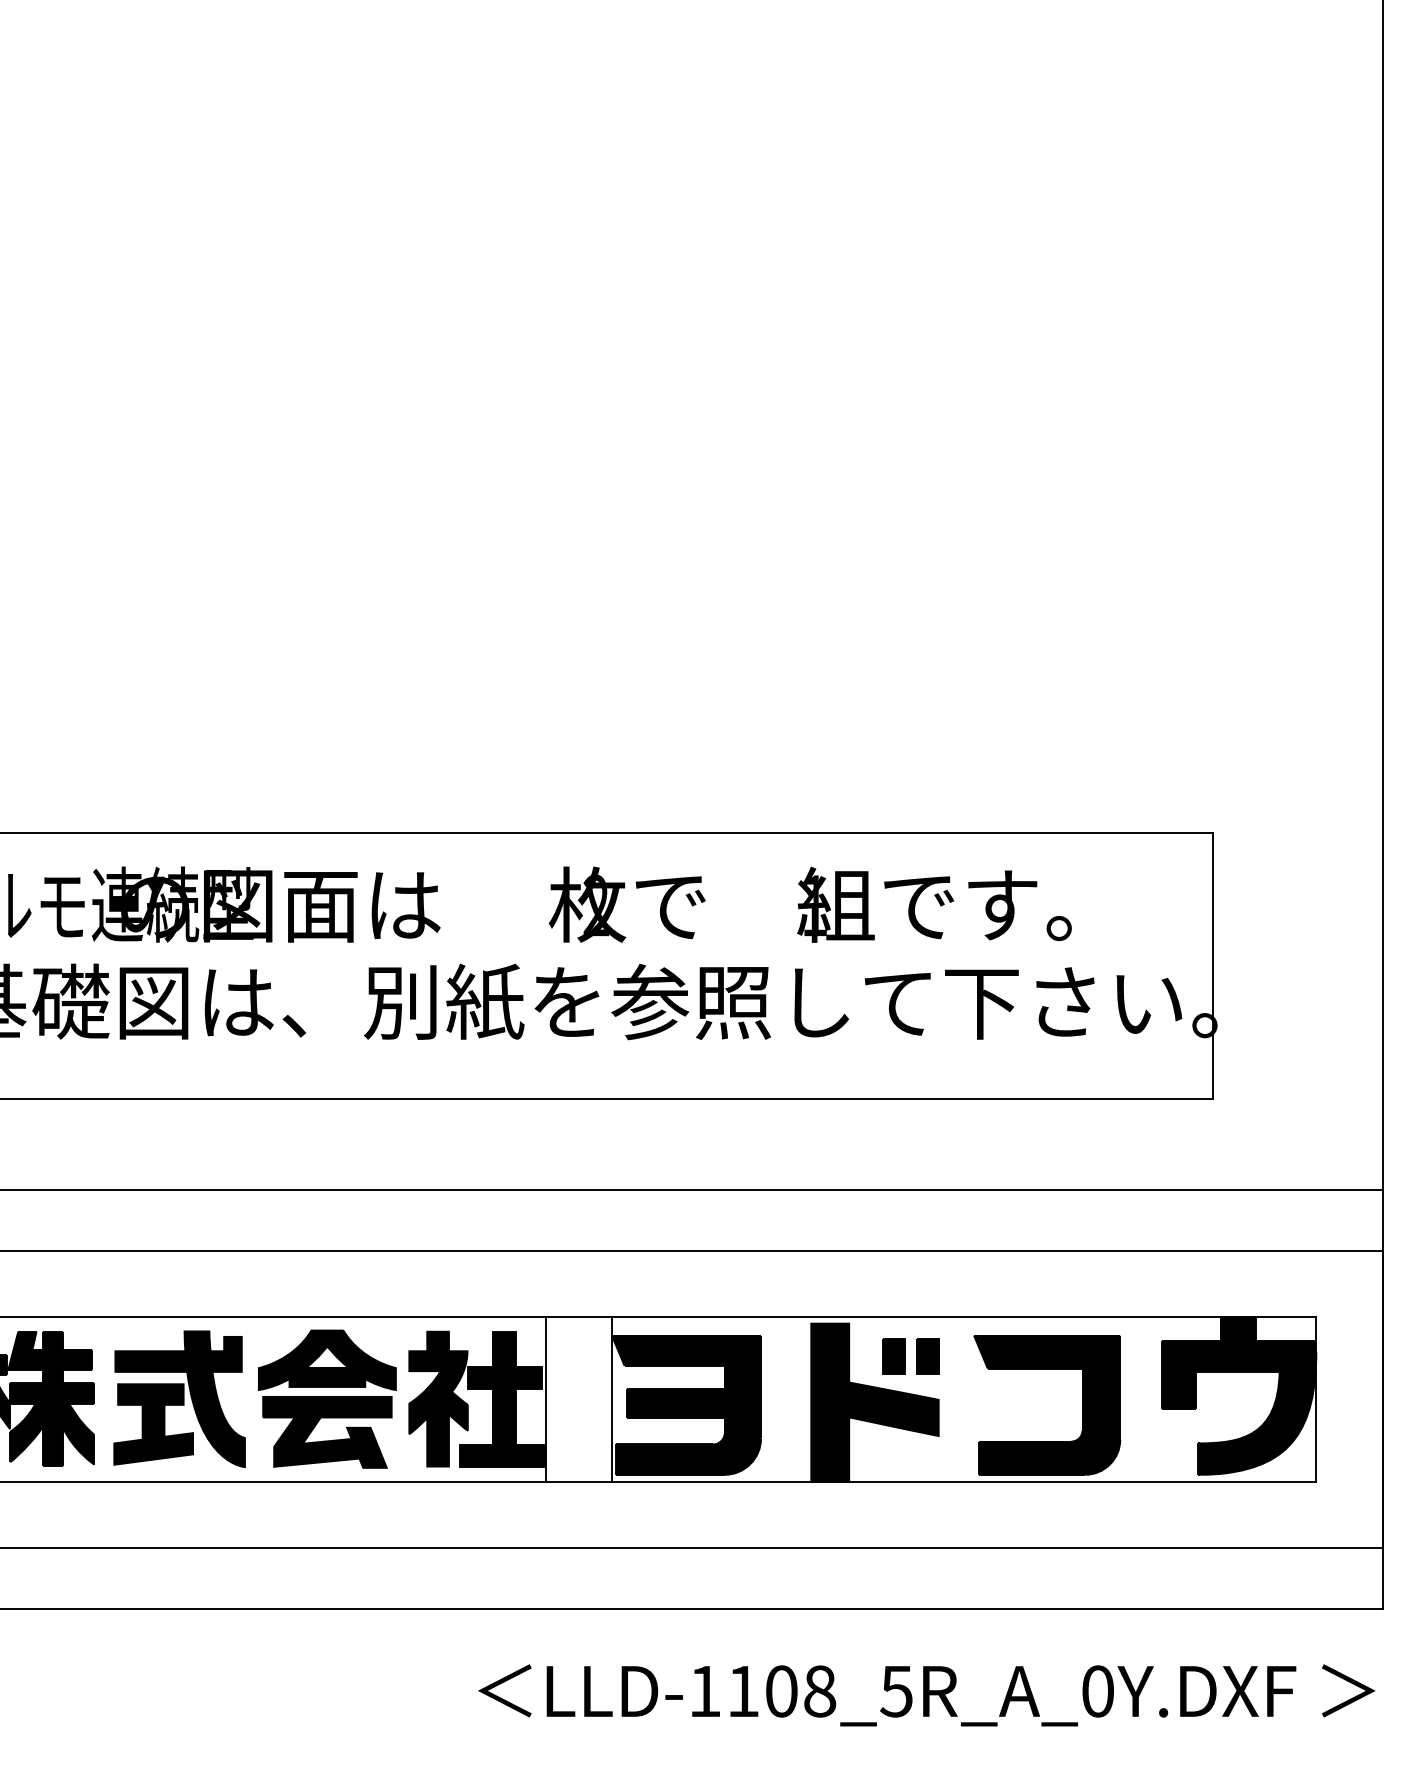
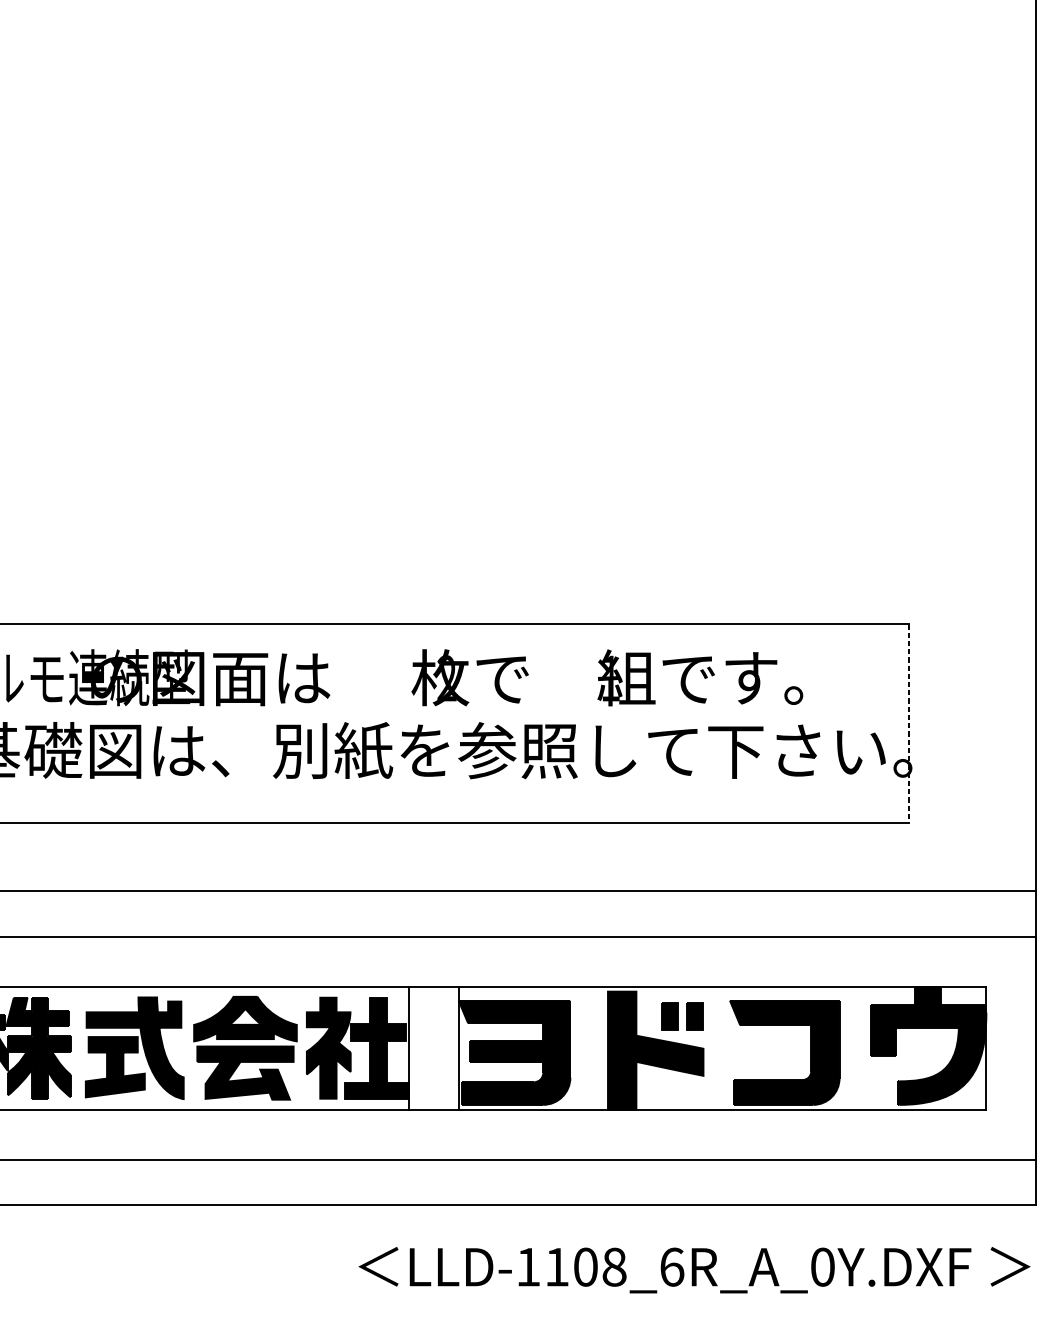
line: (1213, 966) -> (909, 724), solid -> dashed
text: (896, 1691) -> (671, 1267), LLD-1108_5R_A_0Y.DXF -> LLD-1108_6R_A_0Y.DXF

